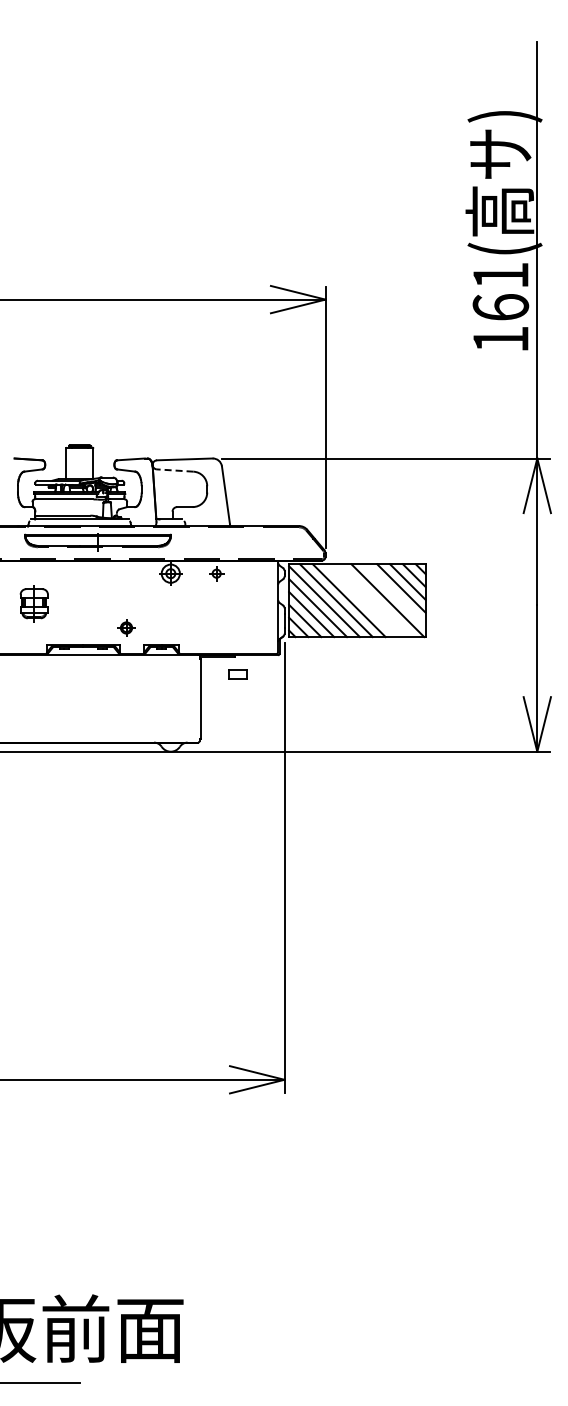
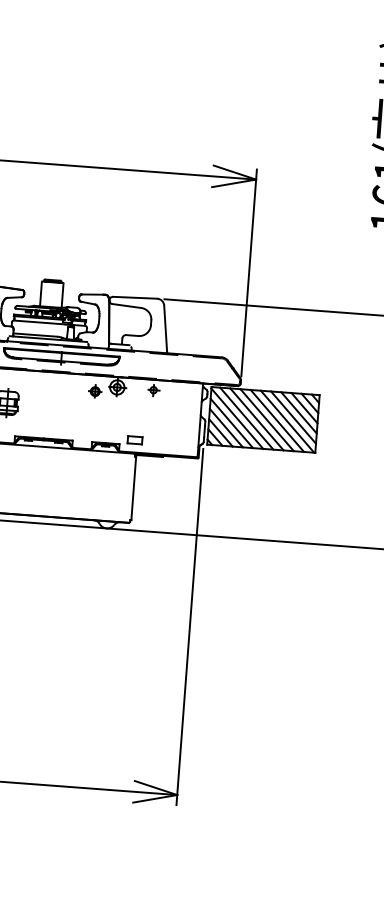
line: (174, 470) -> (126, 305), dashed -> solid
line: (394, 594) -> (293, 417), added
line: (361, 600) -> (266, 420), added
line: (374, 600) -> (277, 420), added
part: (126, 627) -> (95, 391), moved
part: (237, 674) -> (134, 440), moved

